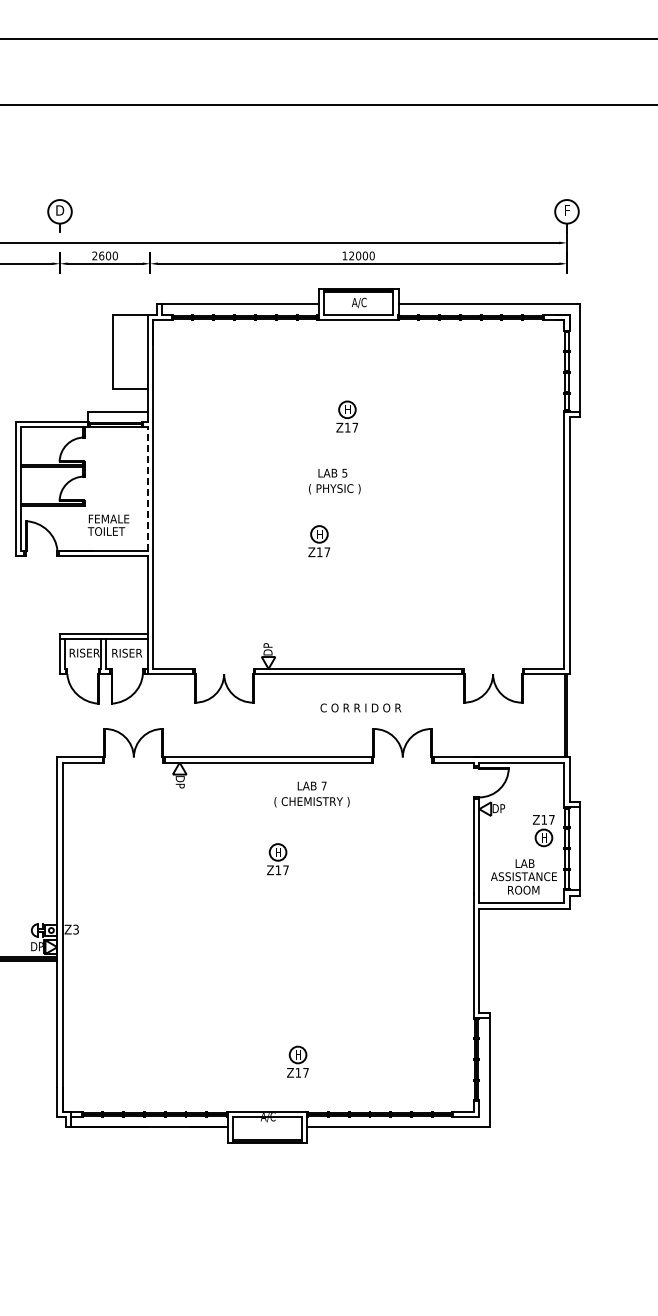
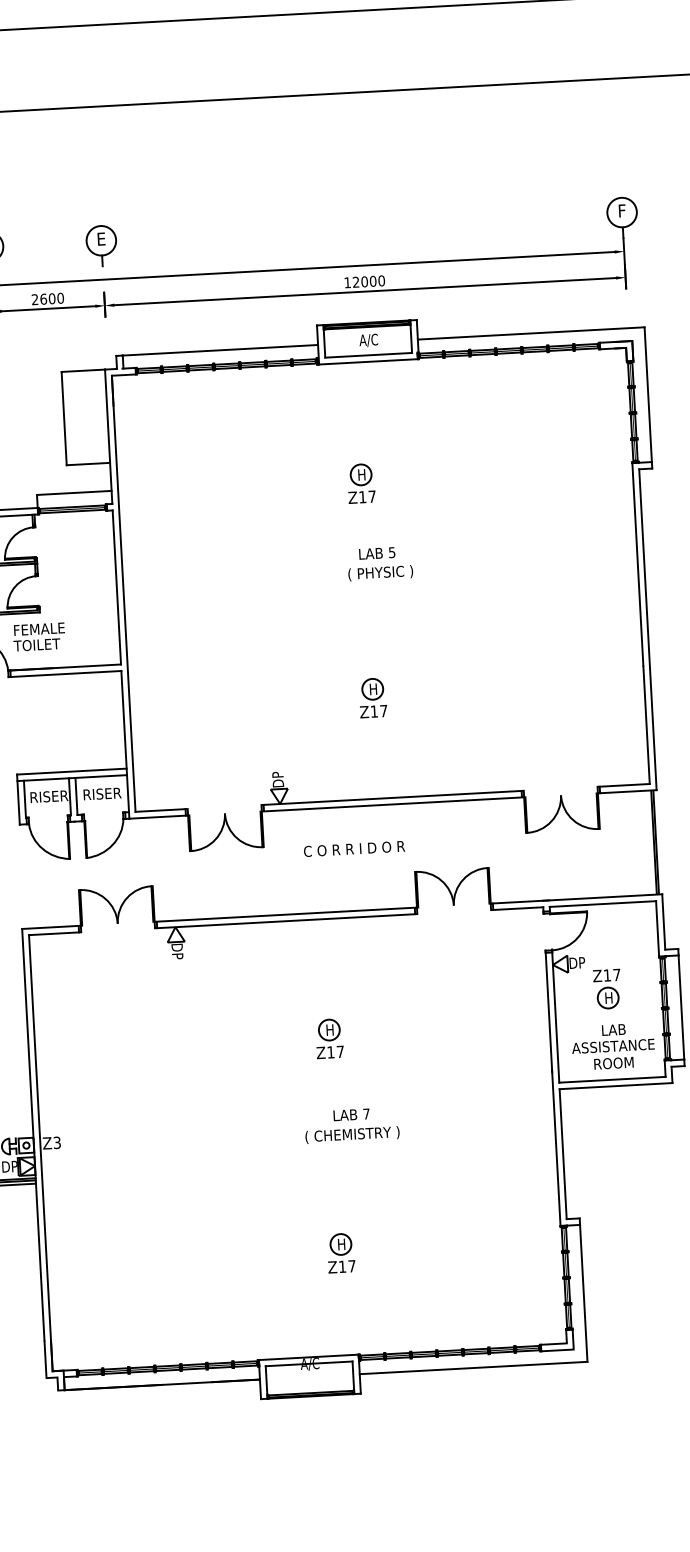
part: (149, 215) -> (100, 245), added
text: (334, 481) -> (379, 563), moved
line: (147, 489) -> (116, 587), dashed -> solid
text: (108, 524) -> (39, 636), moved
part: (319, 541) -> (373, 698), moved
text: (360, 707) -> (353, 848), moved
text: (311, 794) -> (351, 1125), moved
part: (543, 831) -> (607, 990), moved
part: (277, 859) -> (329, 1038), moved
part: (297, 1061) -> (340, 1252), moved

